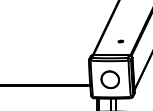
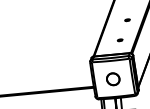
part: (129, 21) -> (126, 19), added
part: (110, 79) -> (113, 79), size x0.71

